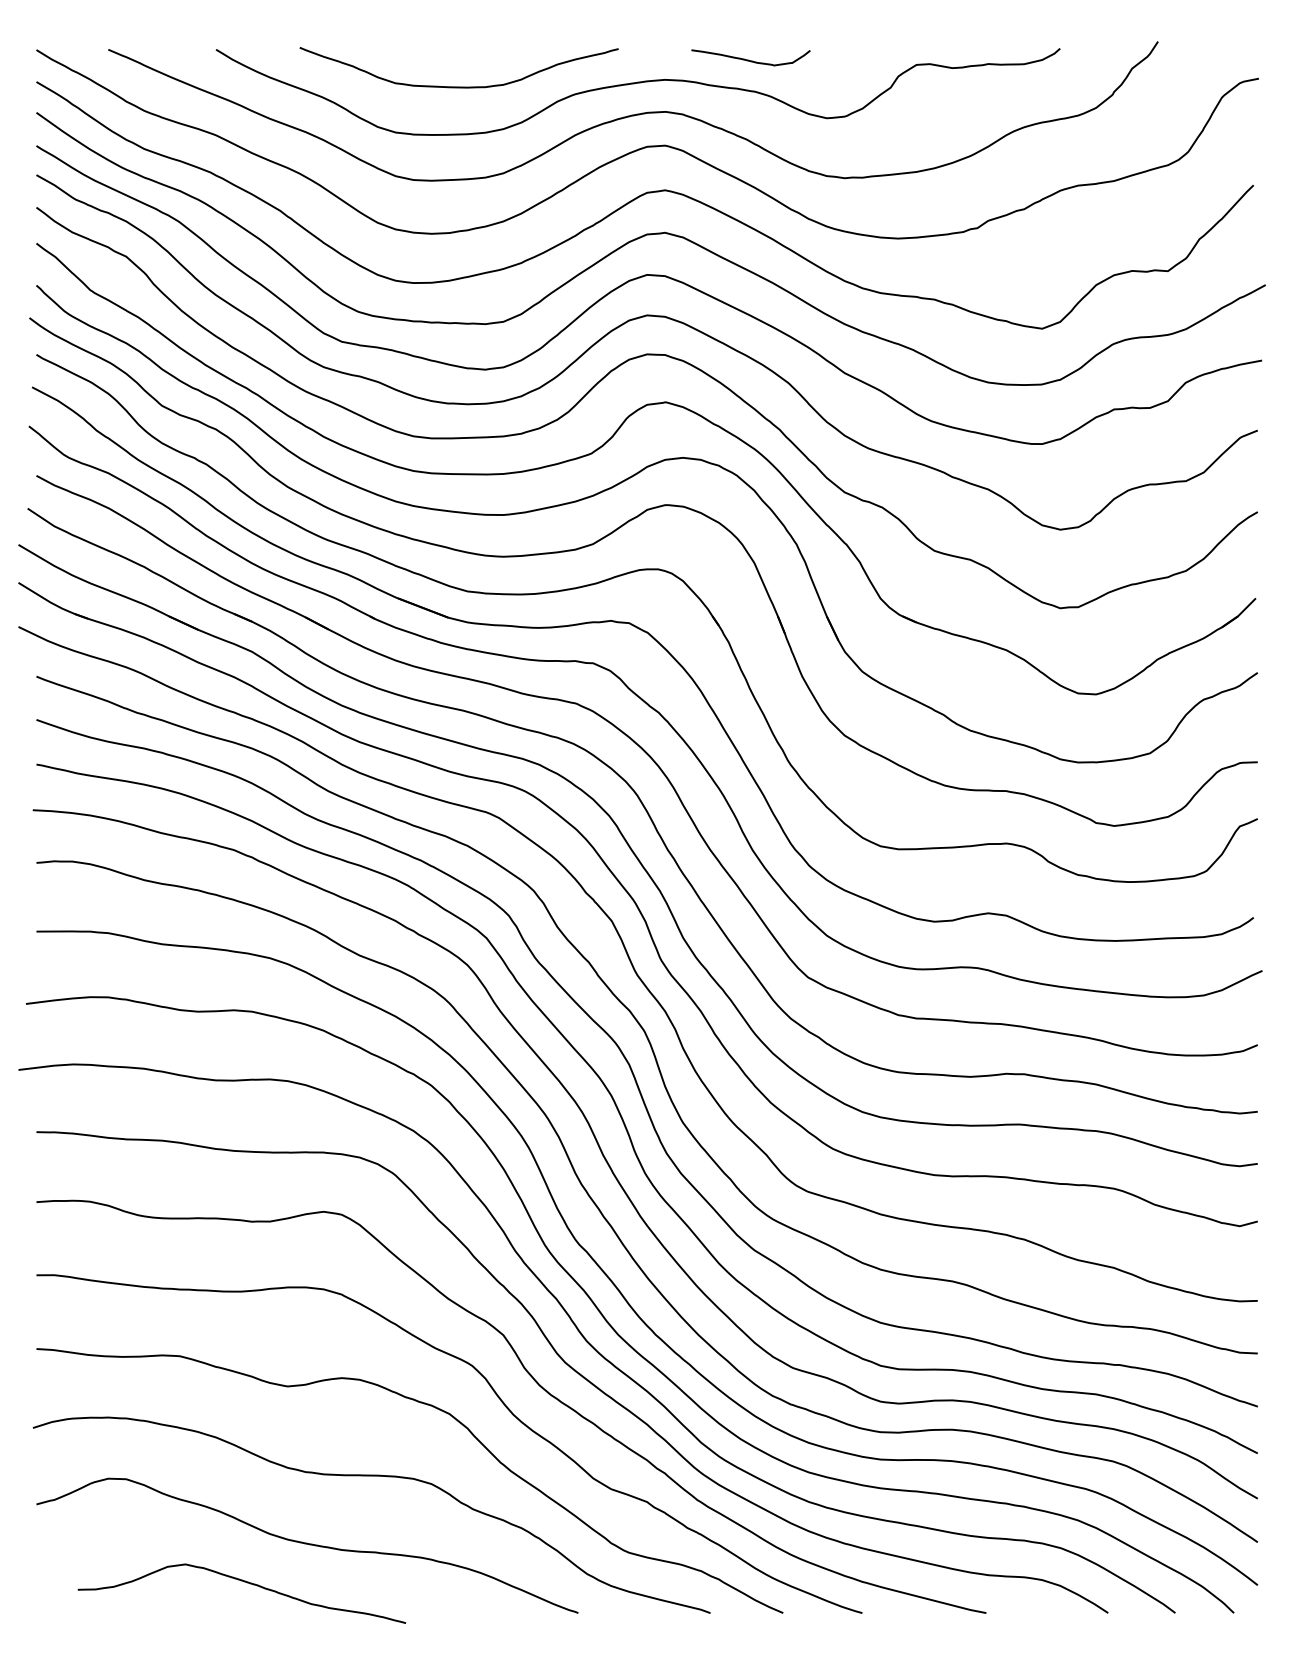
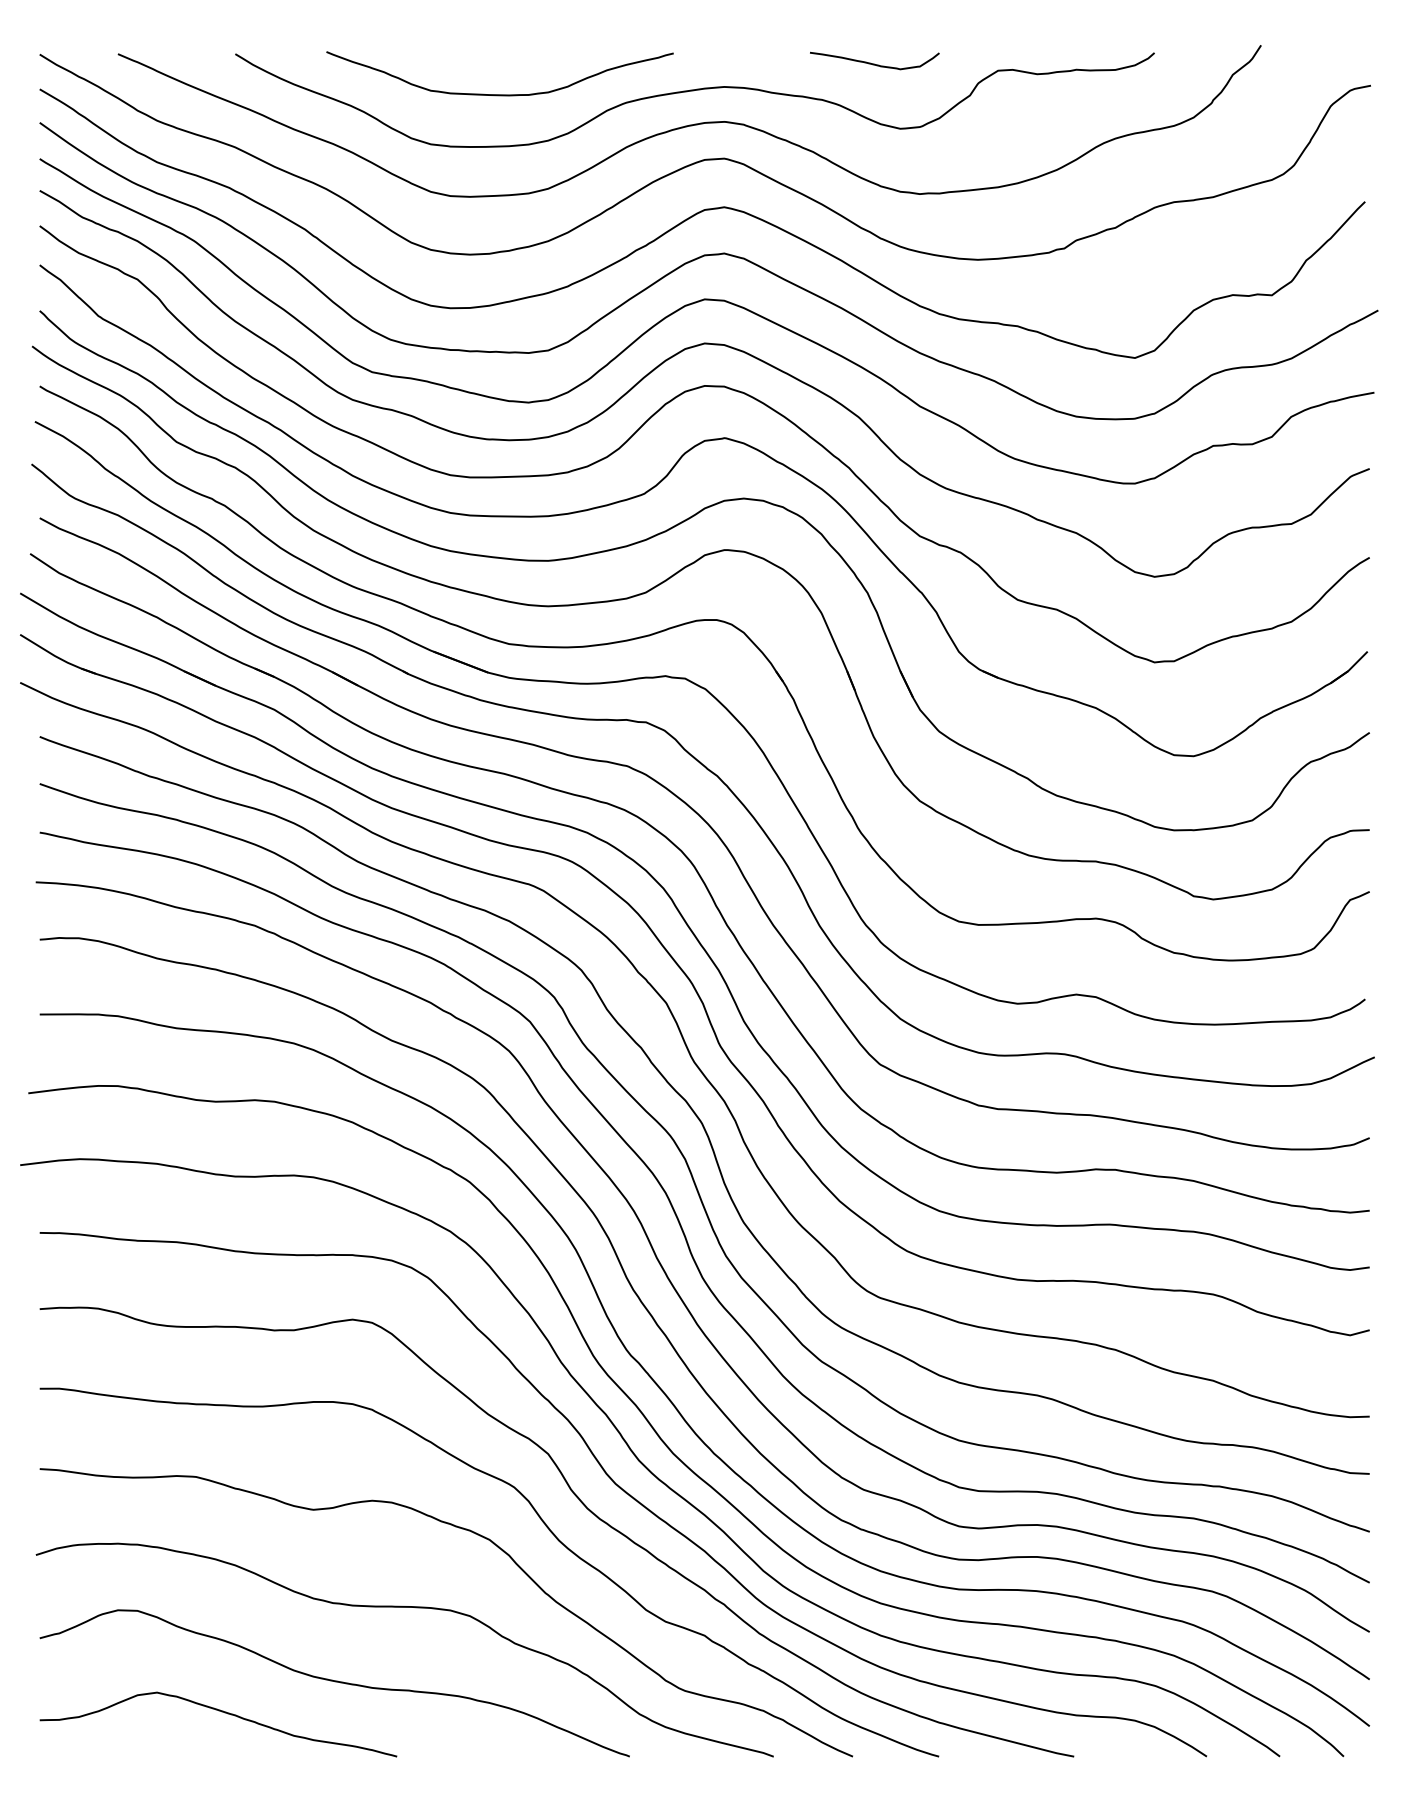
curve: (750, 60) -> (874, 63), moved
curve: (244, 1582) -> (221, 1712), moved

